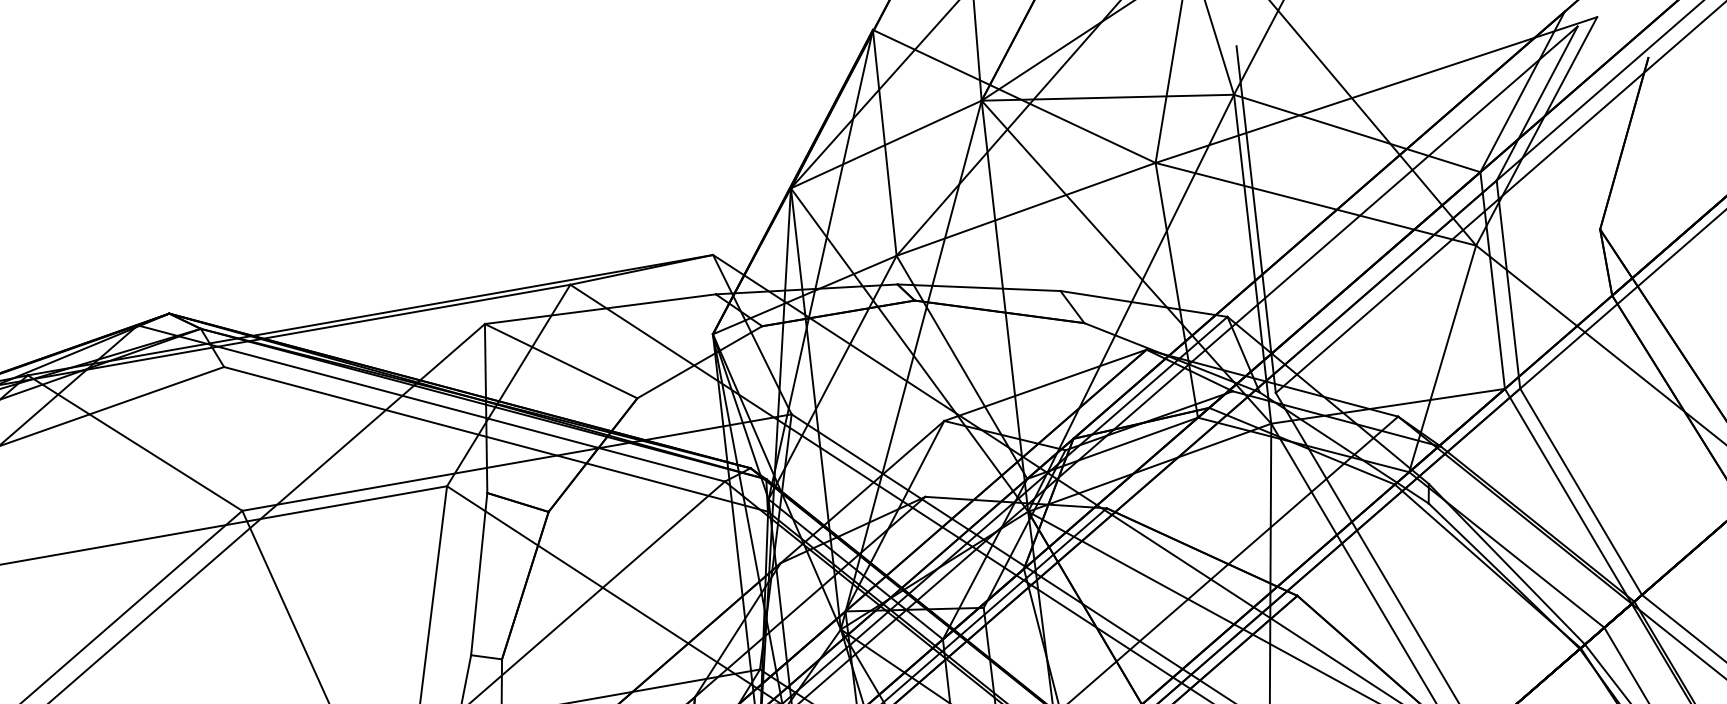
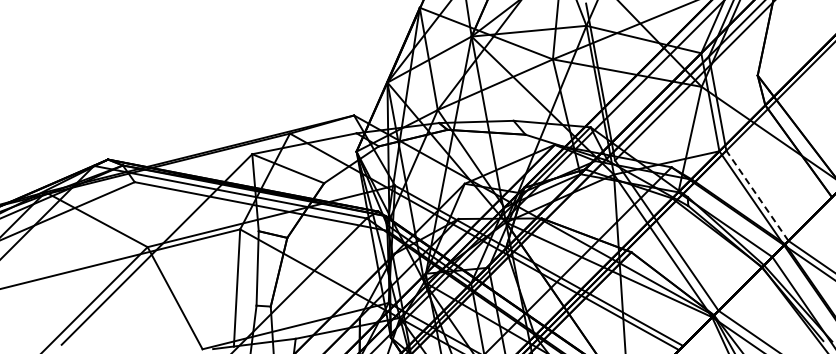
line: (1581, 491) -> (757, 195), solid -> dashed

